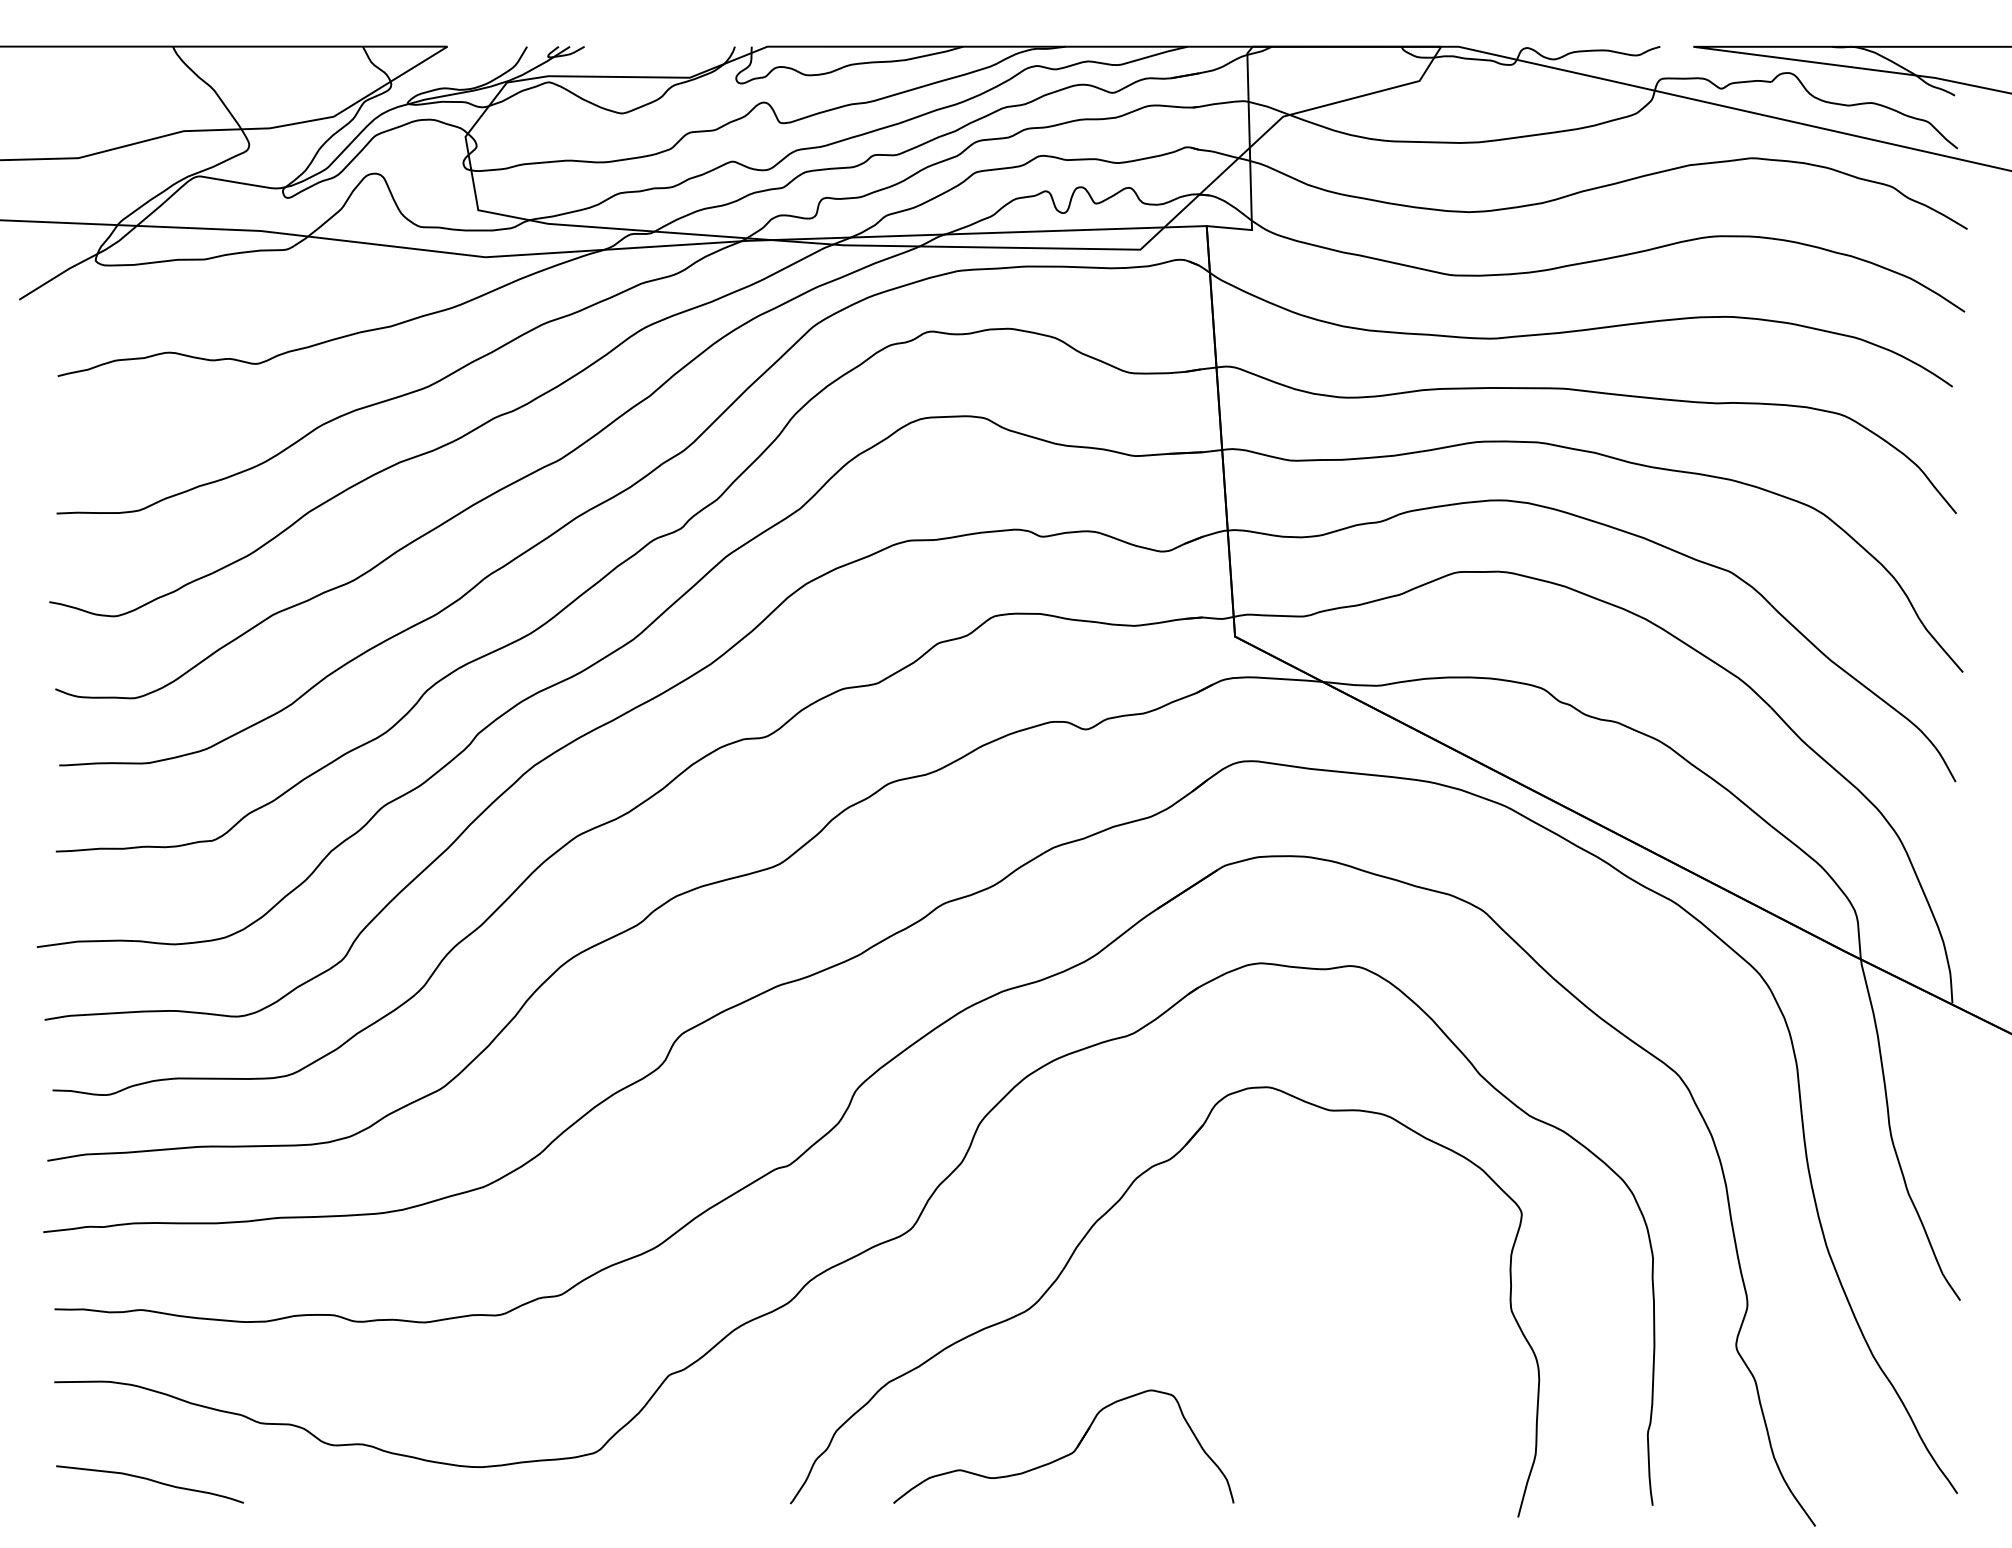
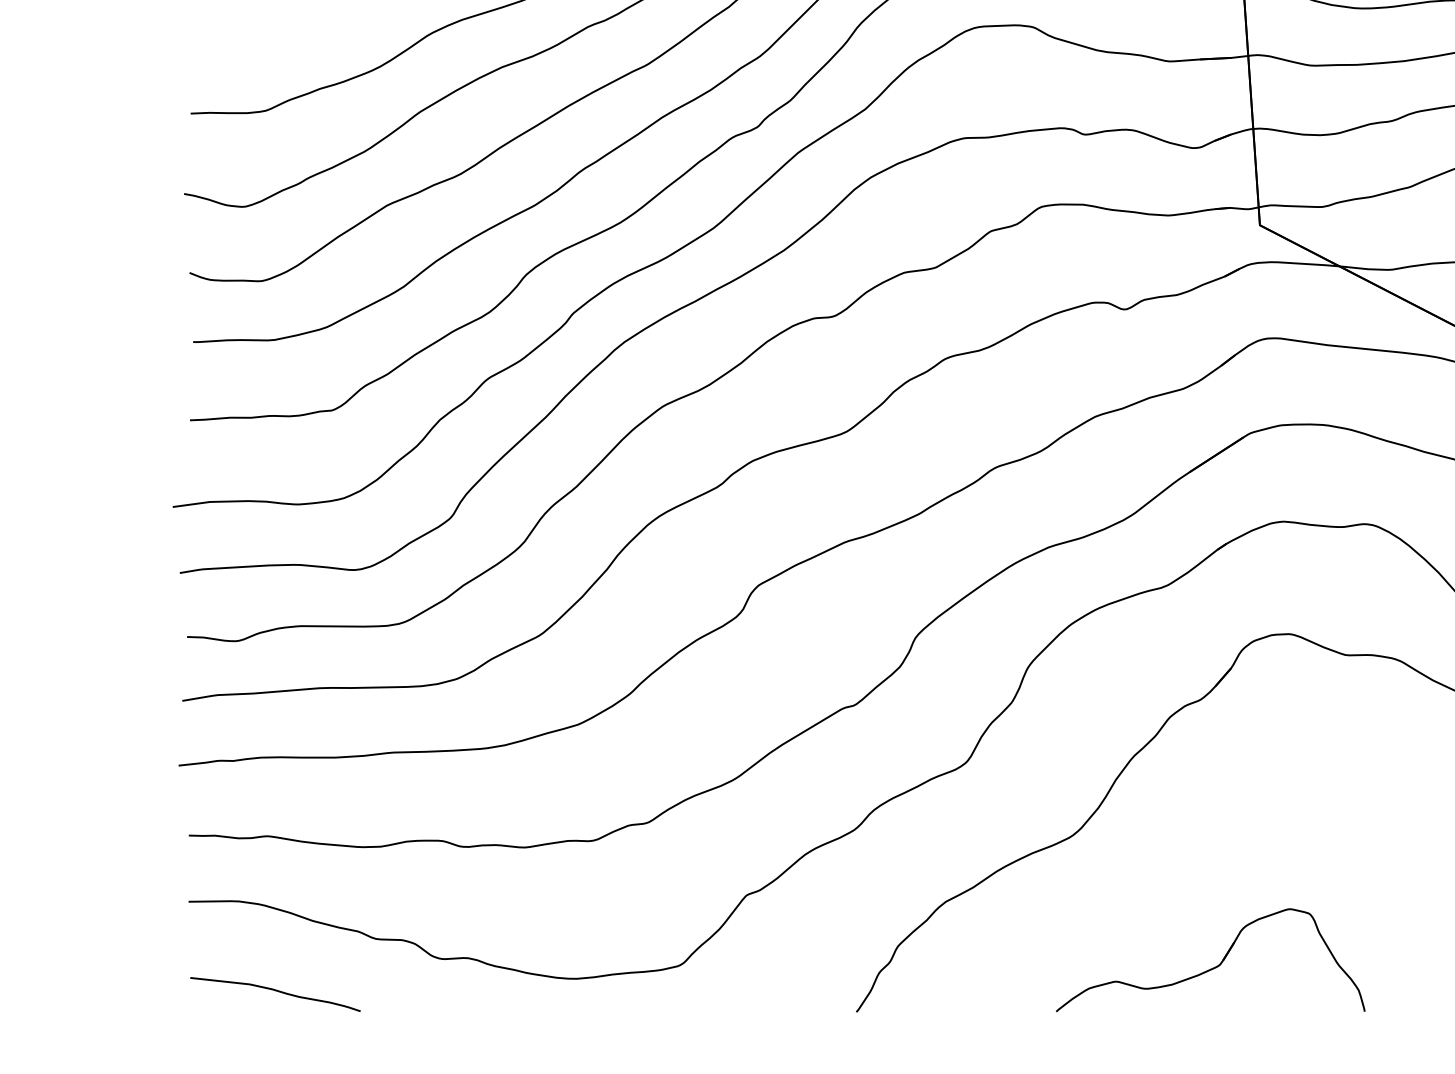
part: (1066, 1454) -> (1213, 967), moved

